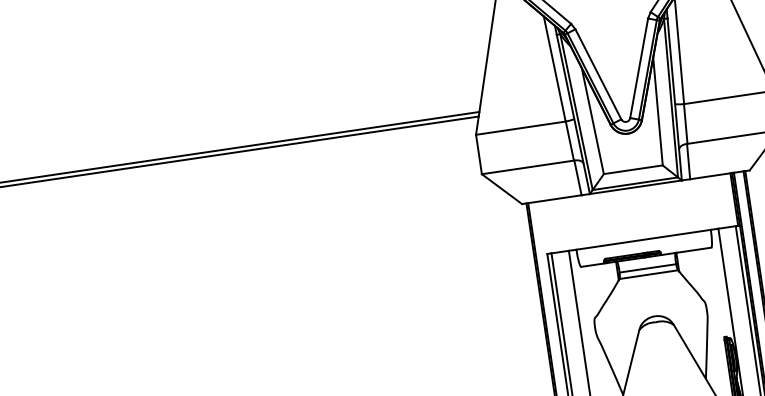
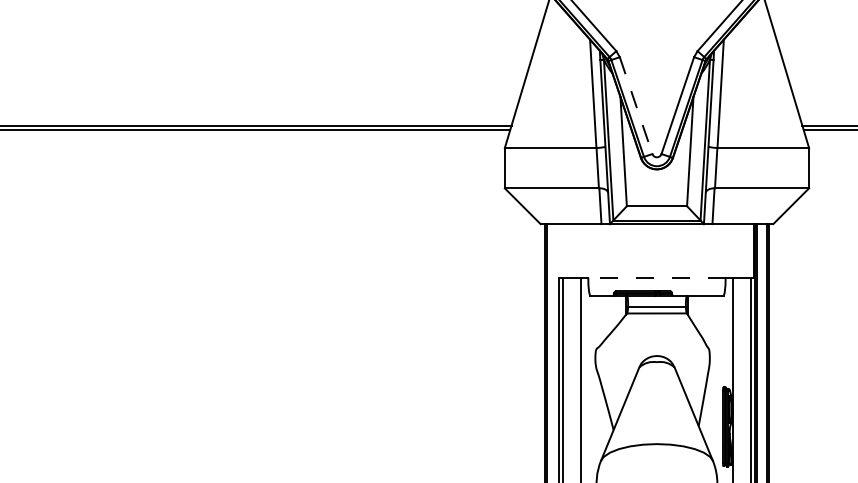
line: (598, 75) -> (636, 106), solid -> dashed
line: (643, 239) -> (656, 277), solid -> dashed

